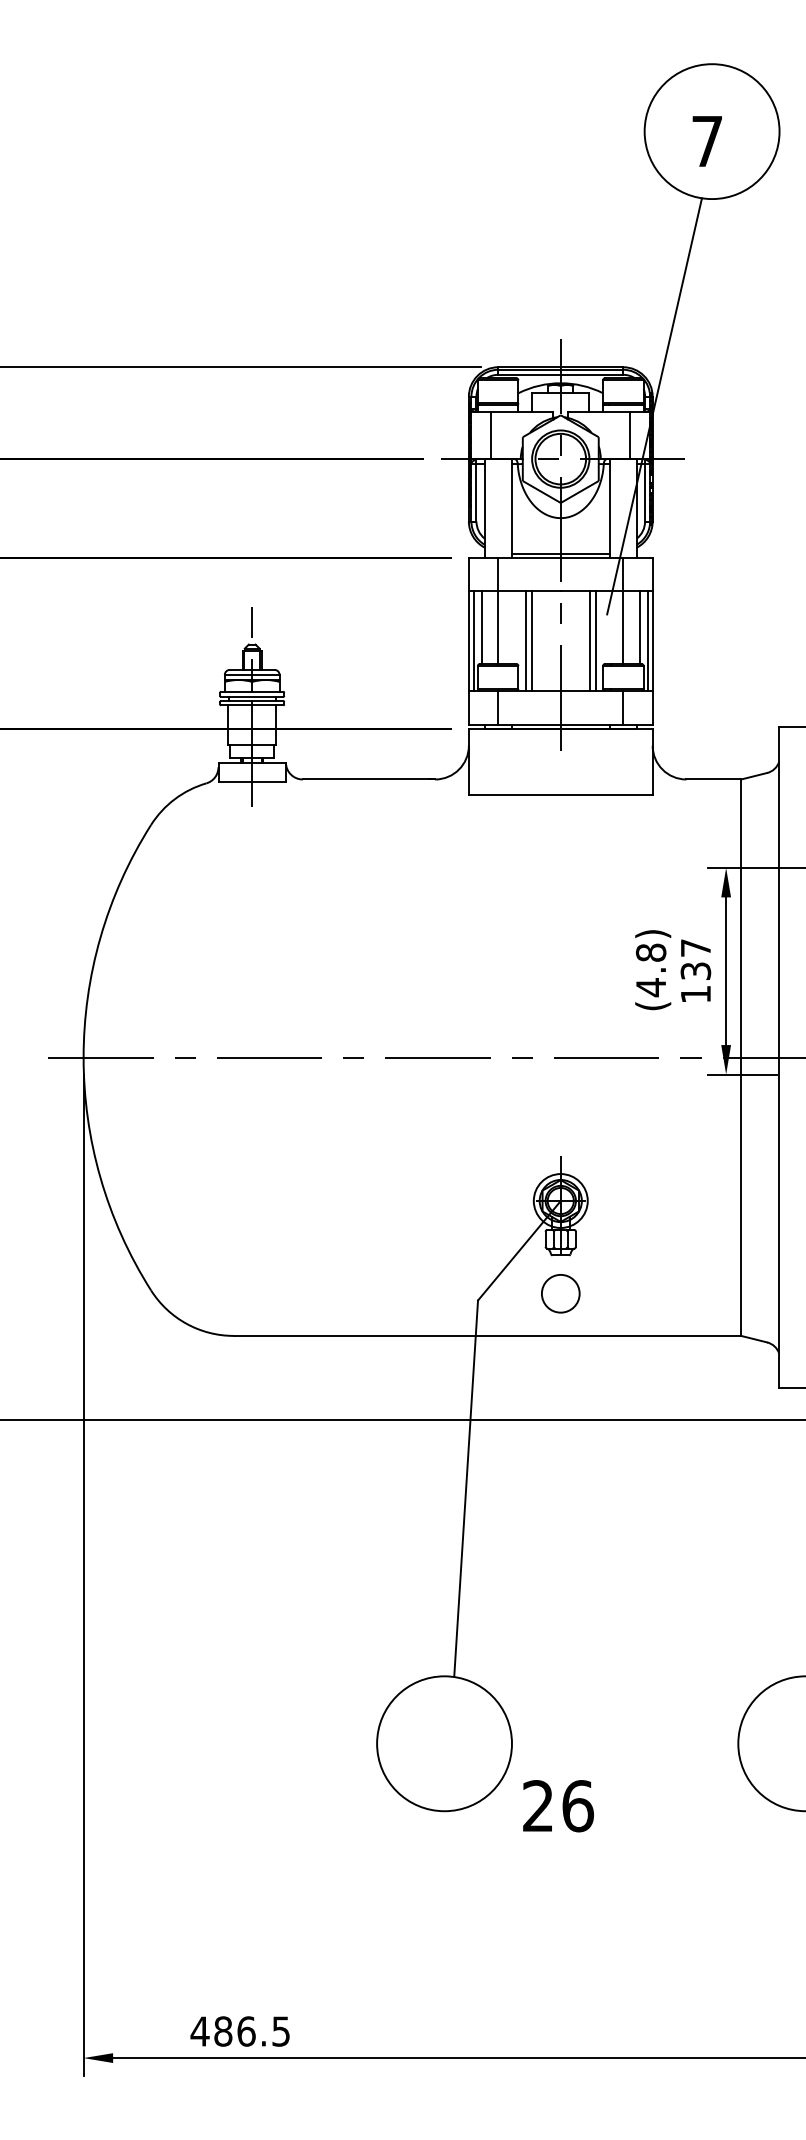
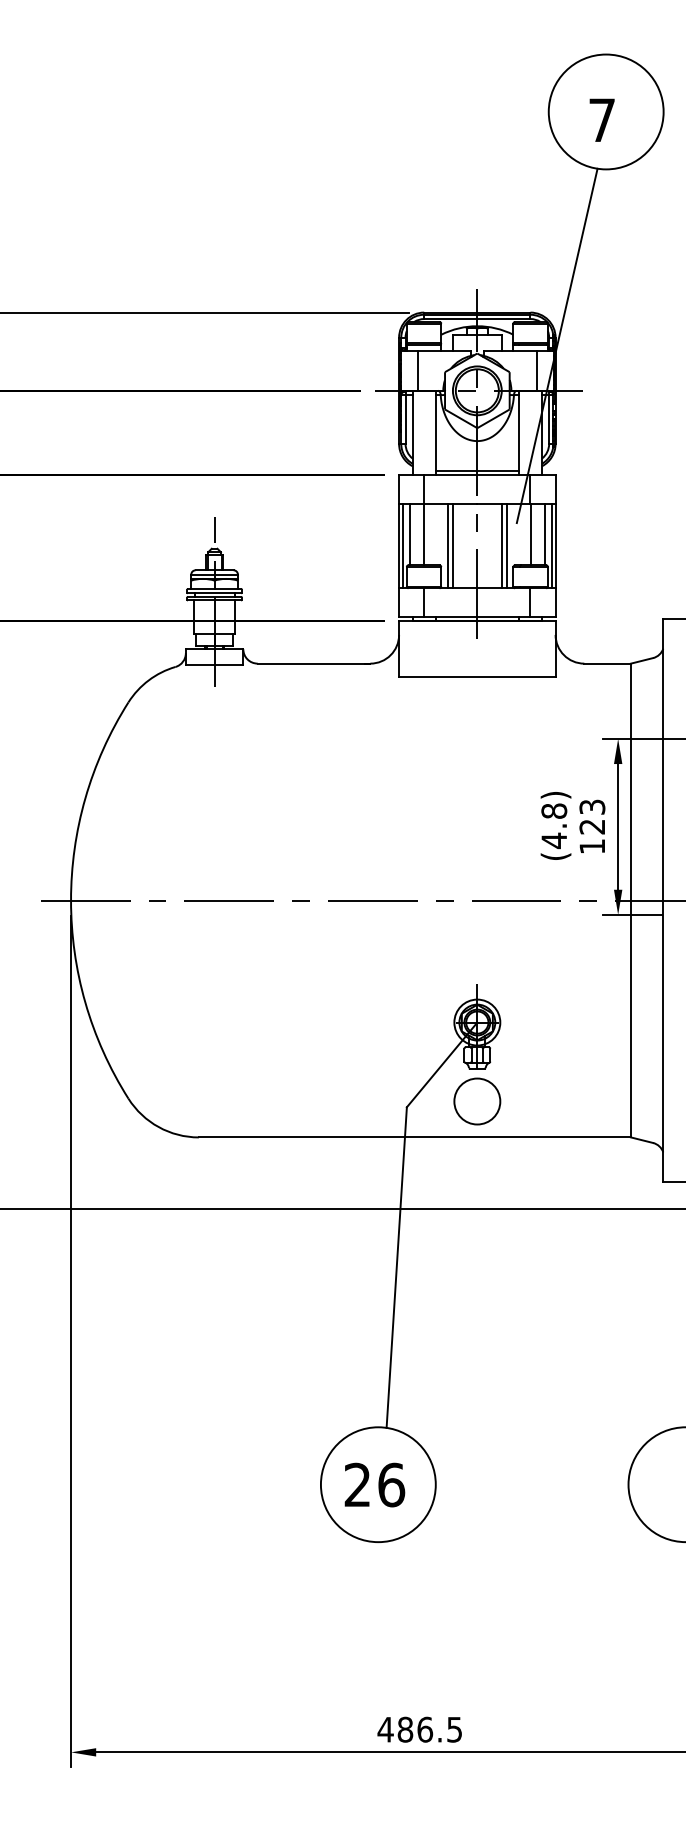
text: (695, 959) -> (592, 816), 137 -> 123
circle: (560, 1293) -> (477, 1101), size x1.43
text: (558, 1806) -> (374, 1485), moved
text: (239, 2031) -> (419, 1729), moved

